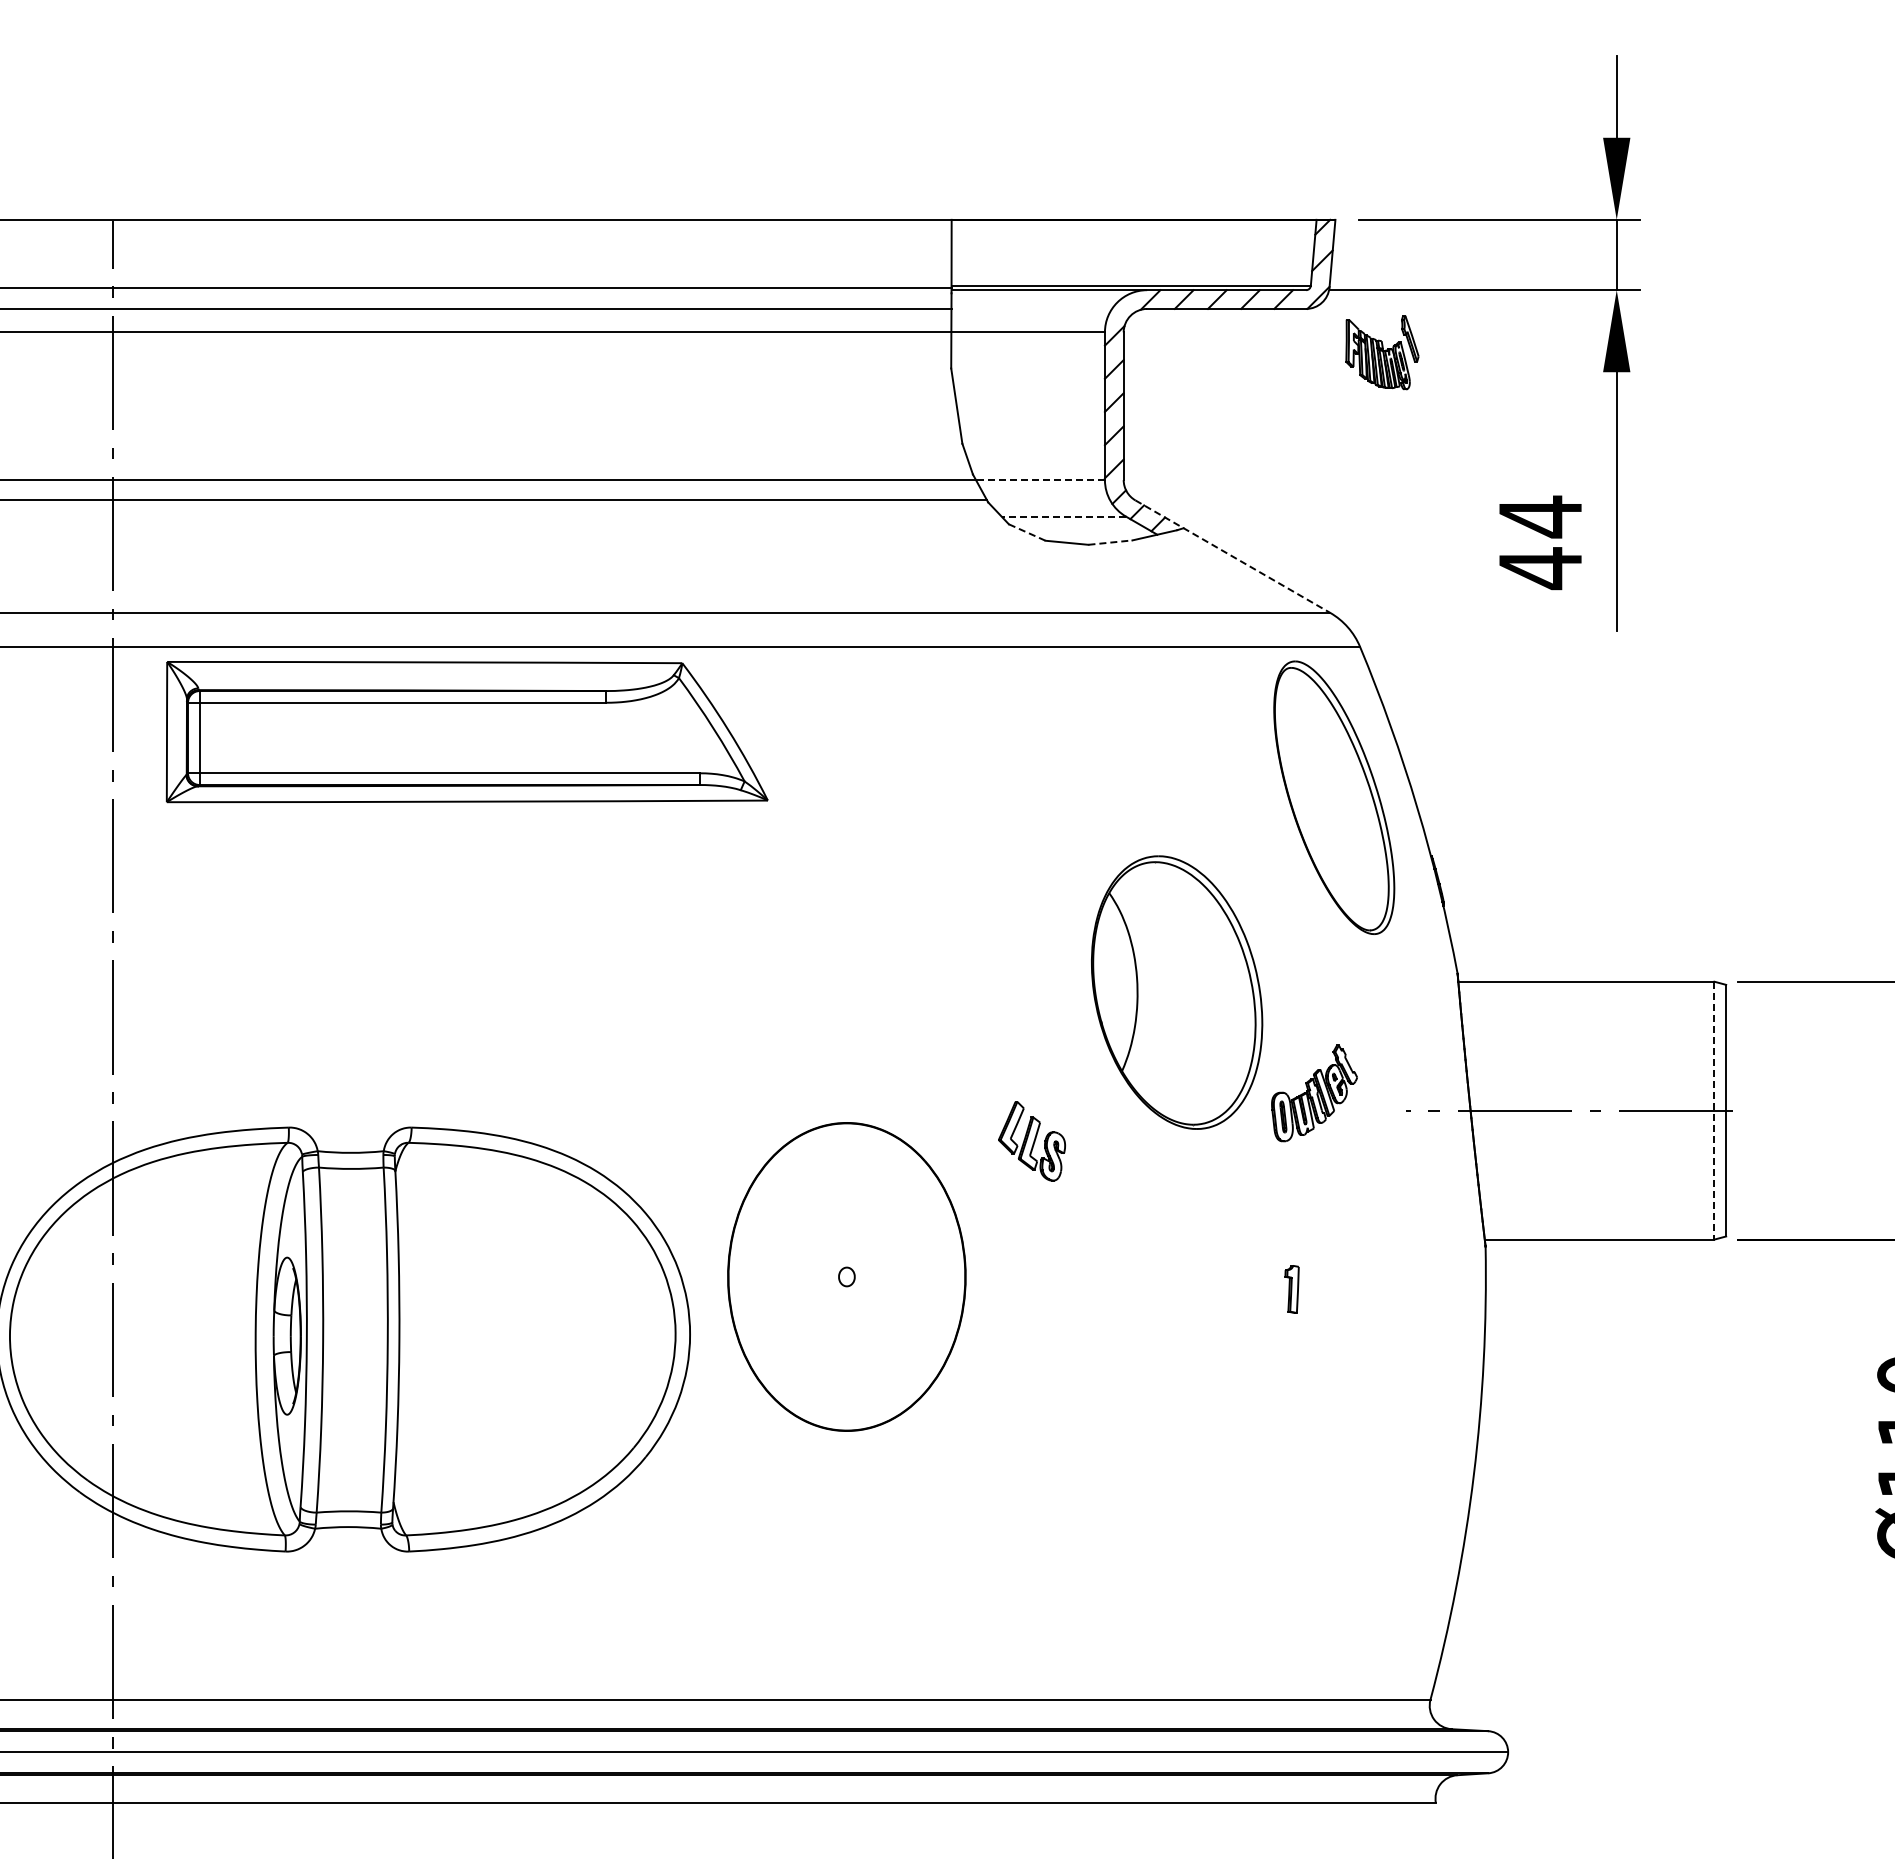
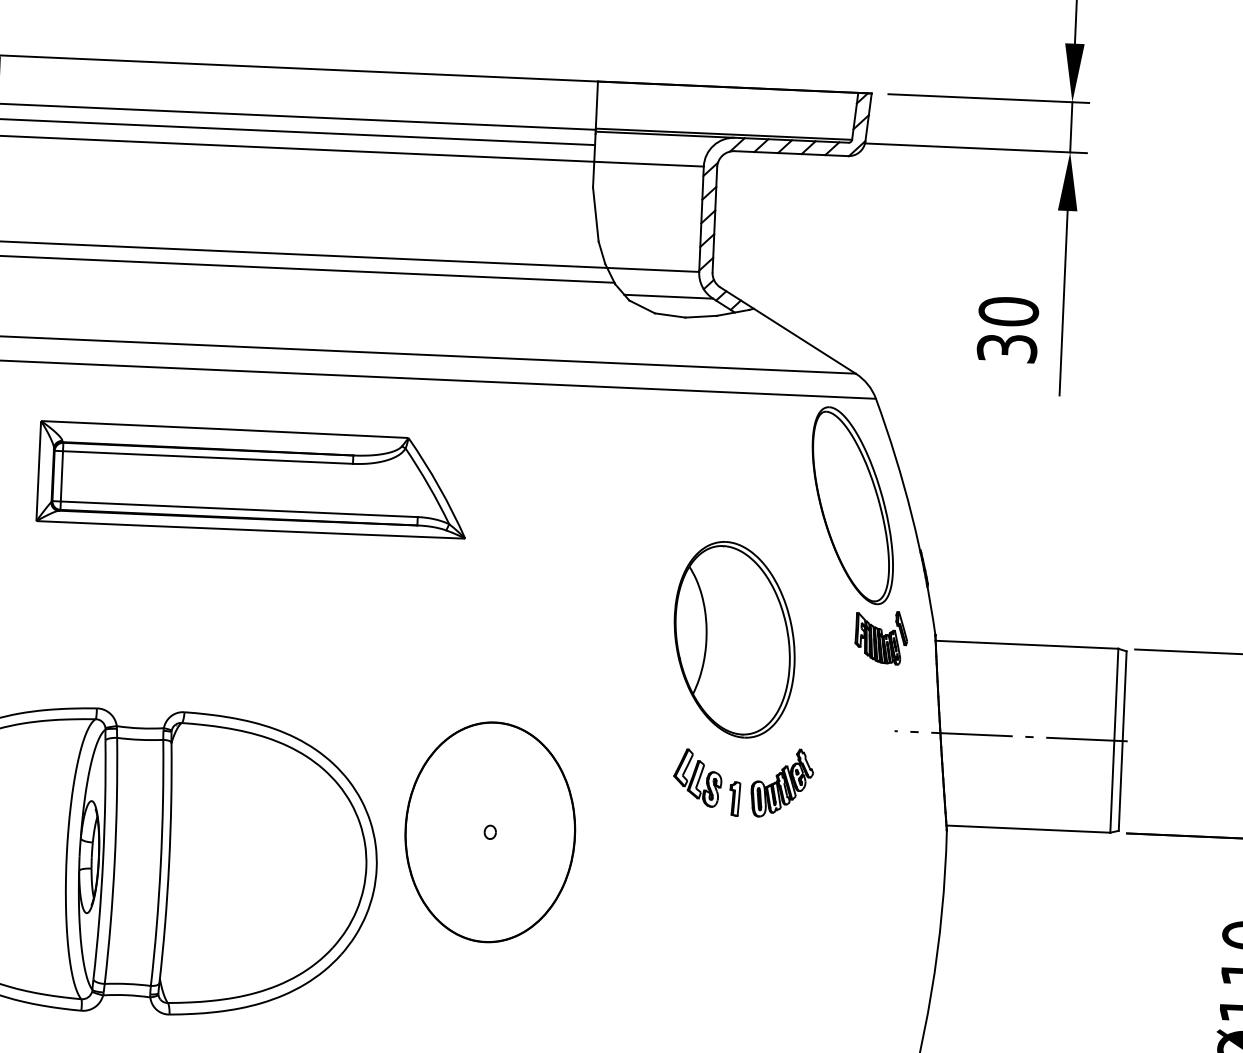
part: (1382, 352) -> (881, 637), moved
line: (1039, 480) -> (652, 270), dashed -> solid
line: (1063, 516) -> (668, 296), dashed -> solid
line: (1027, 532) -> (642, 306), dashed -> solid
line: (1110, 542) -> (701, 316), dashed -> solid
text: (1540, 542) -> (1007, 330), 44 -> 30
line: (1233, 556) -> (788, 330), dashed -> solid
part: (466, 732) -> (252, 480), moved
part: (1314, 1093) -> (782, 783), moved
line: (1714, 1110) -> (1114, 740), dashed -> solid
part: (1031, 1141) -> (697, 778), moved
part: (1291, 1289) -> (734, 799), moved

